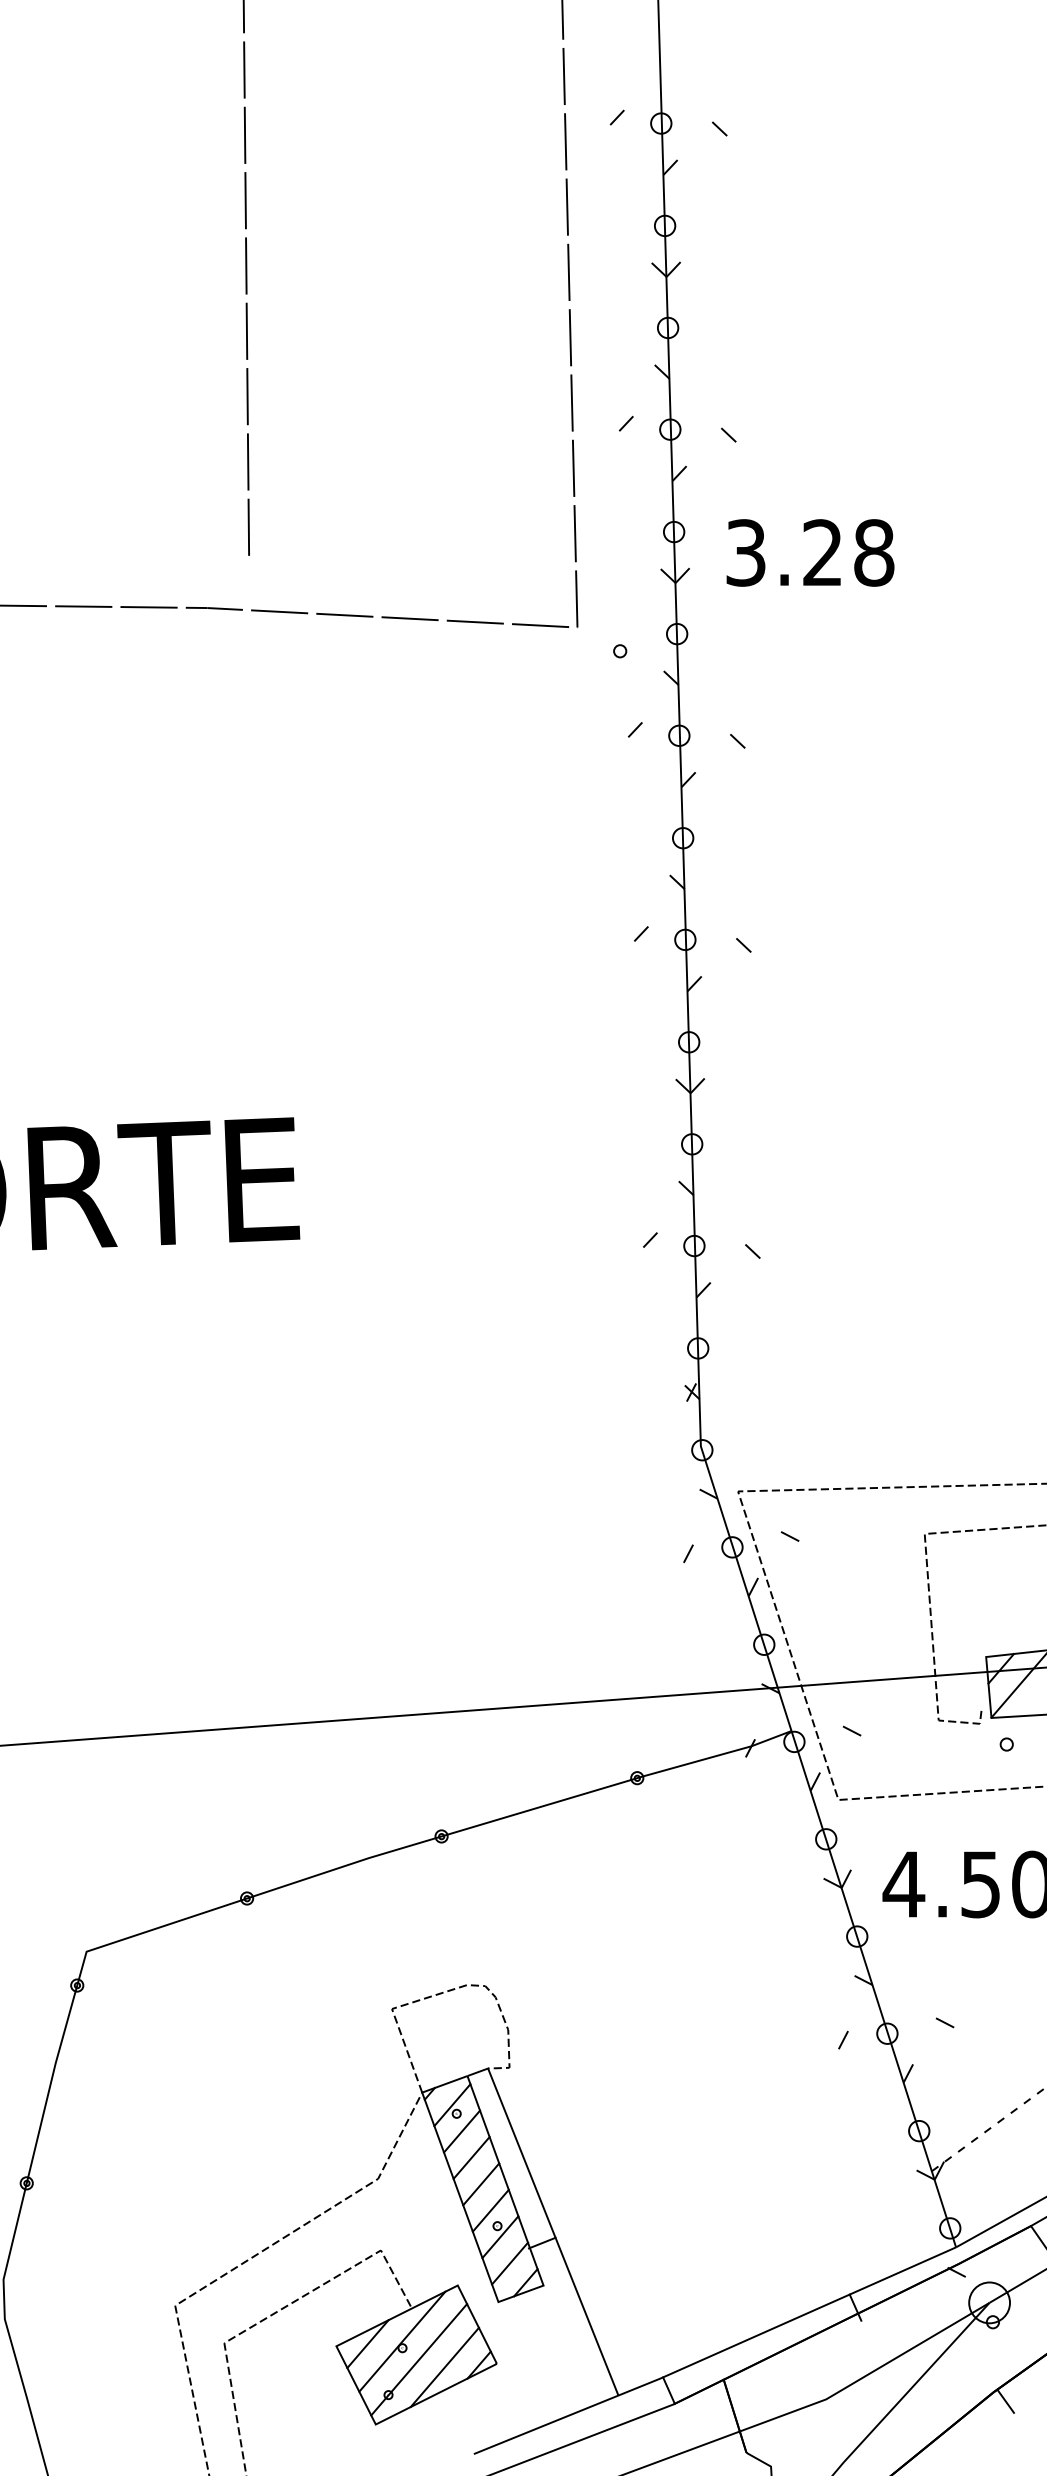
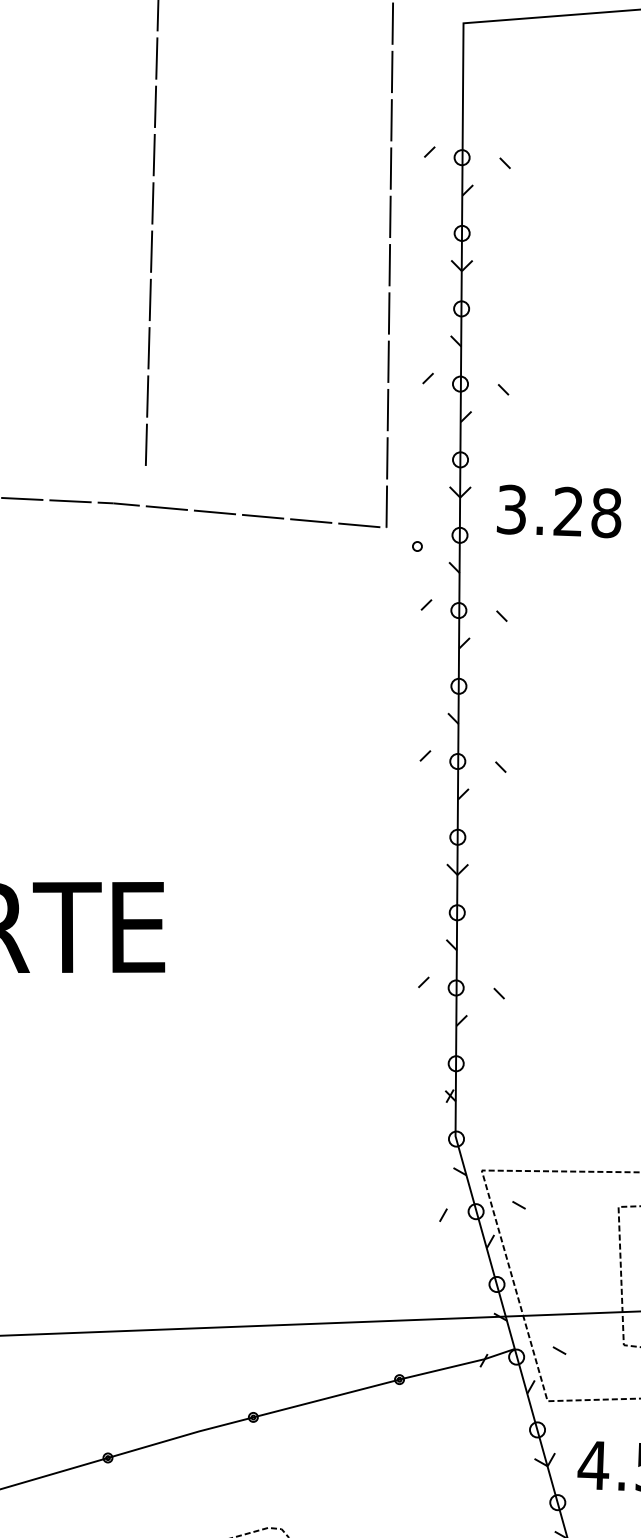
text: (810, 552) -> (559, 511), moved

